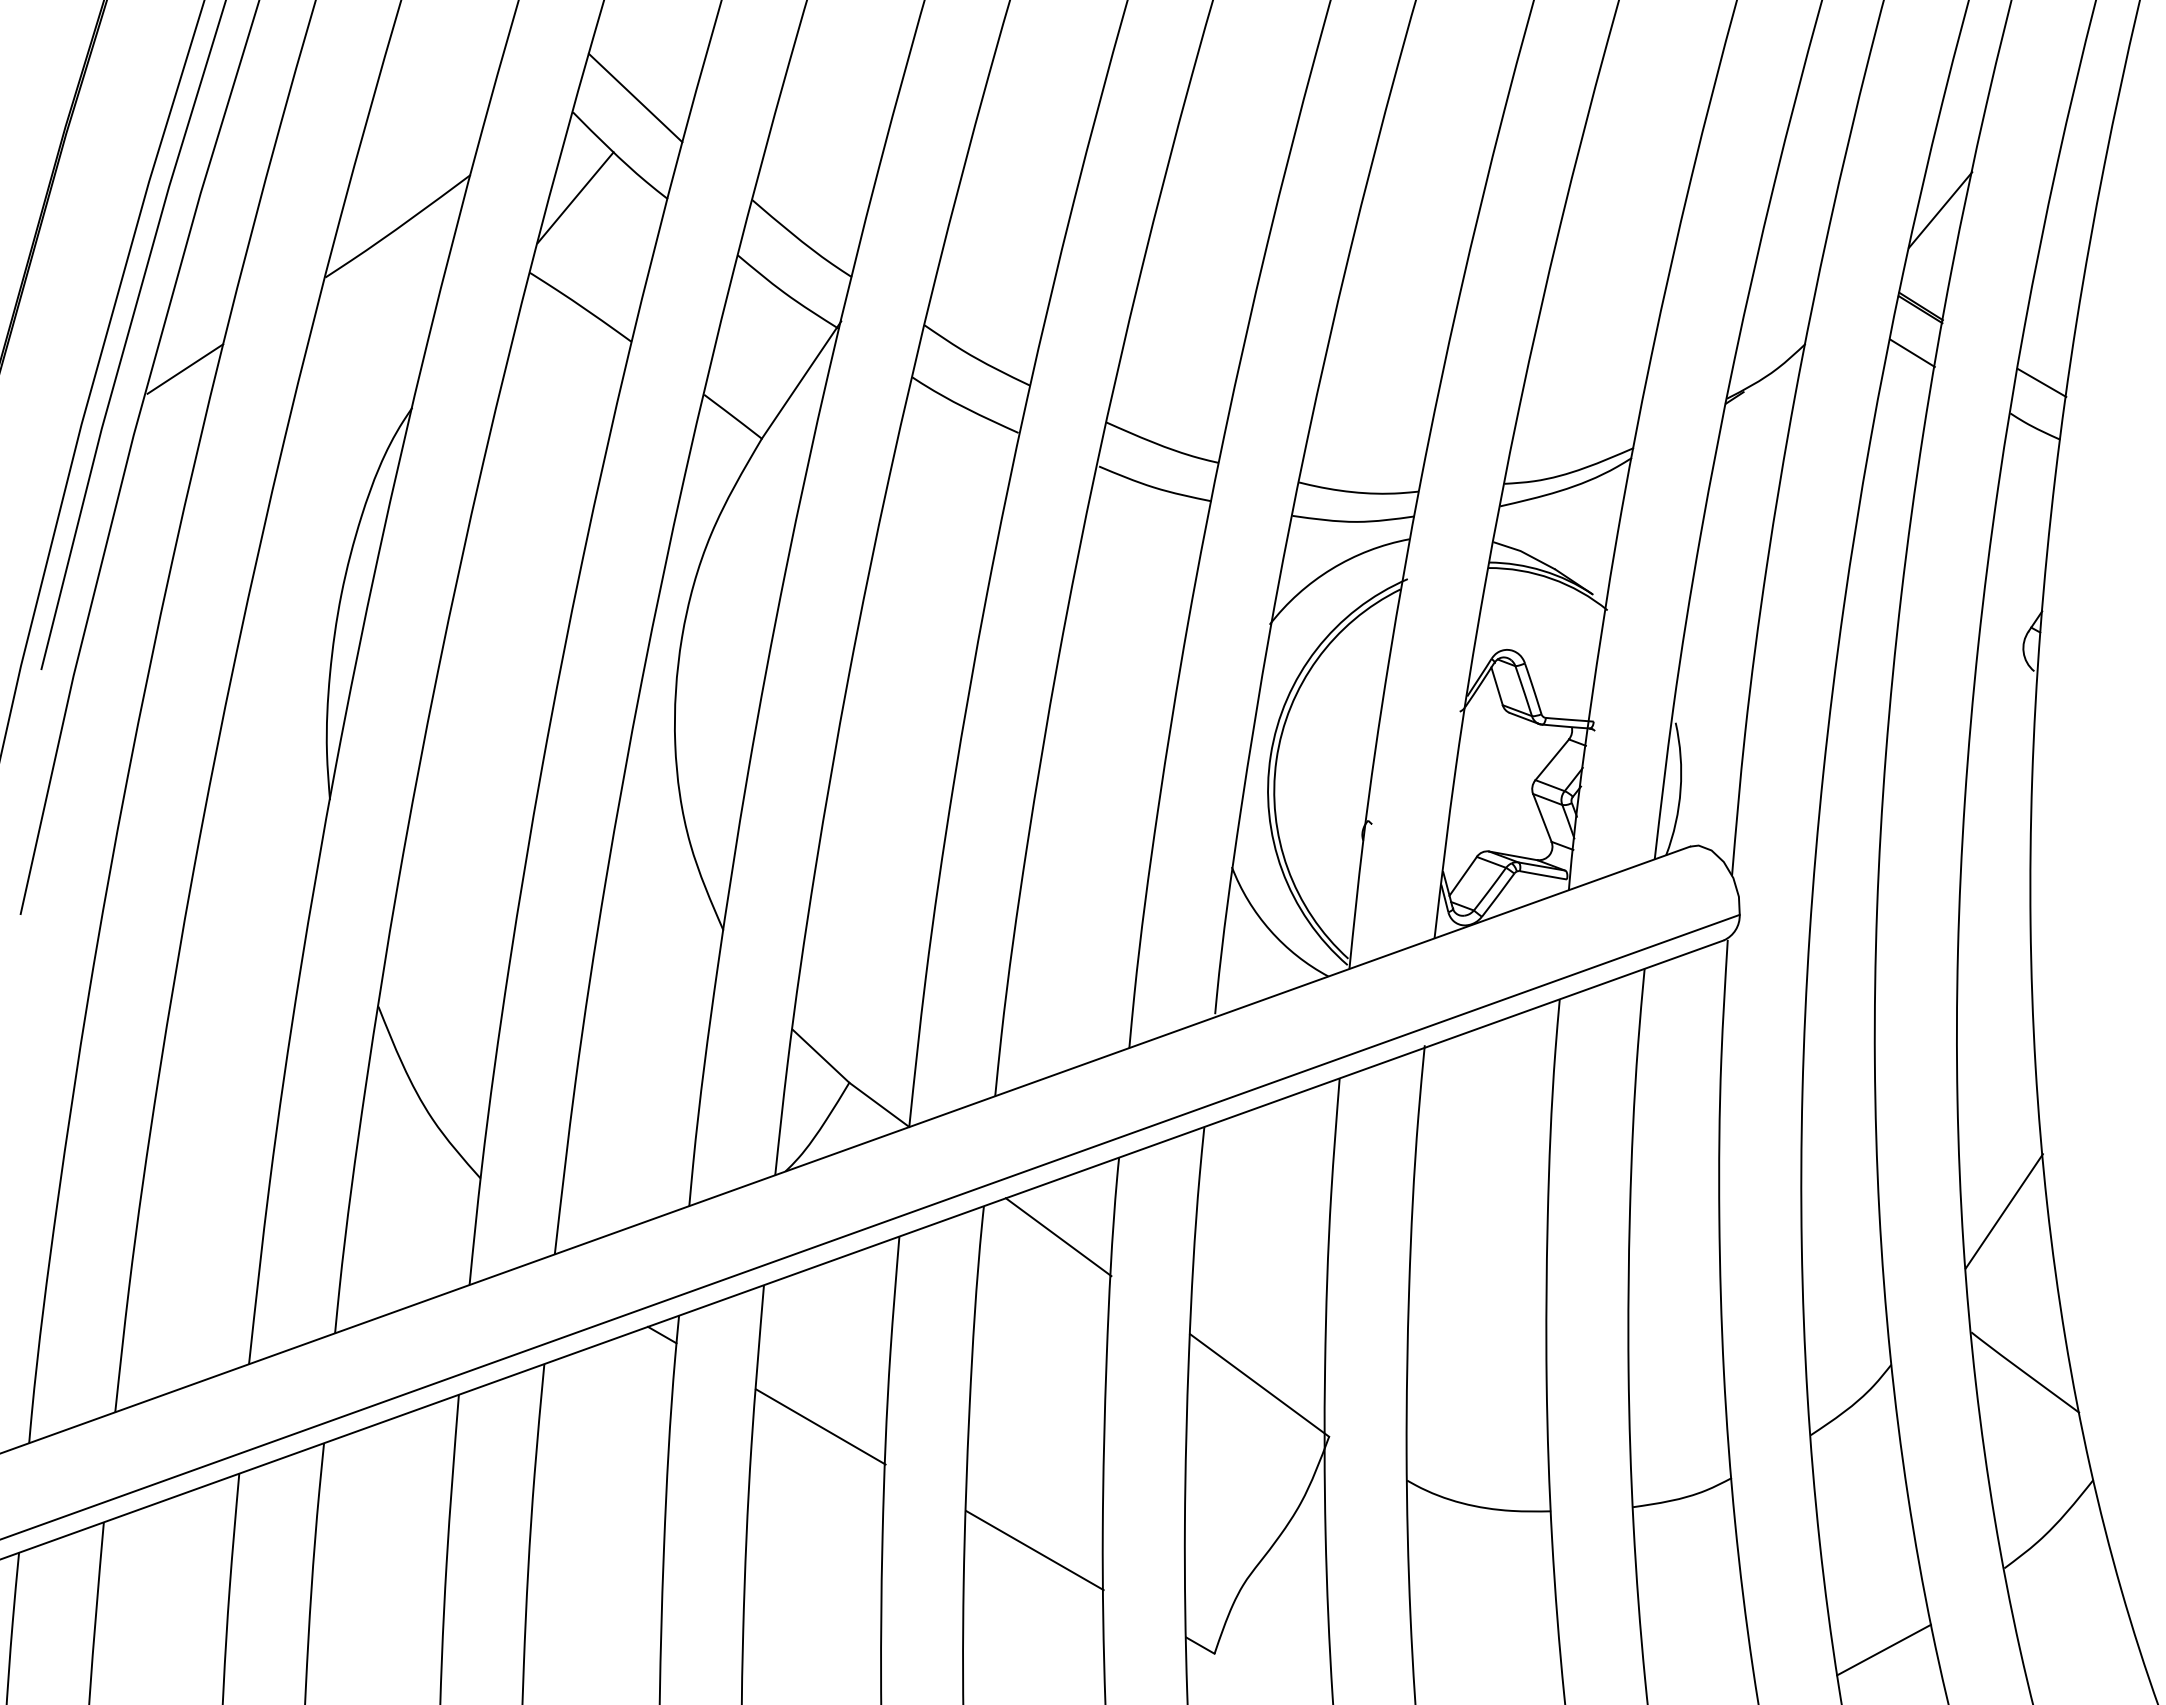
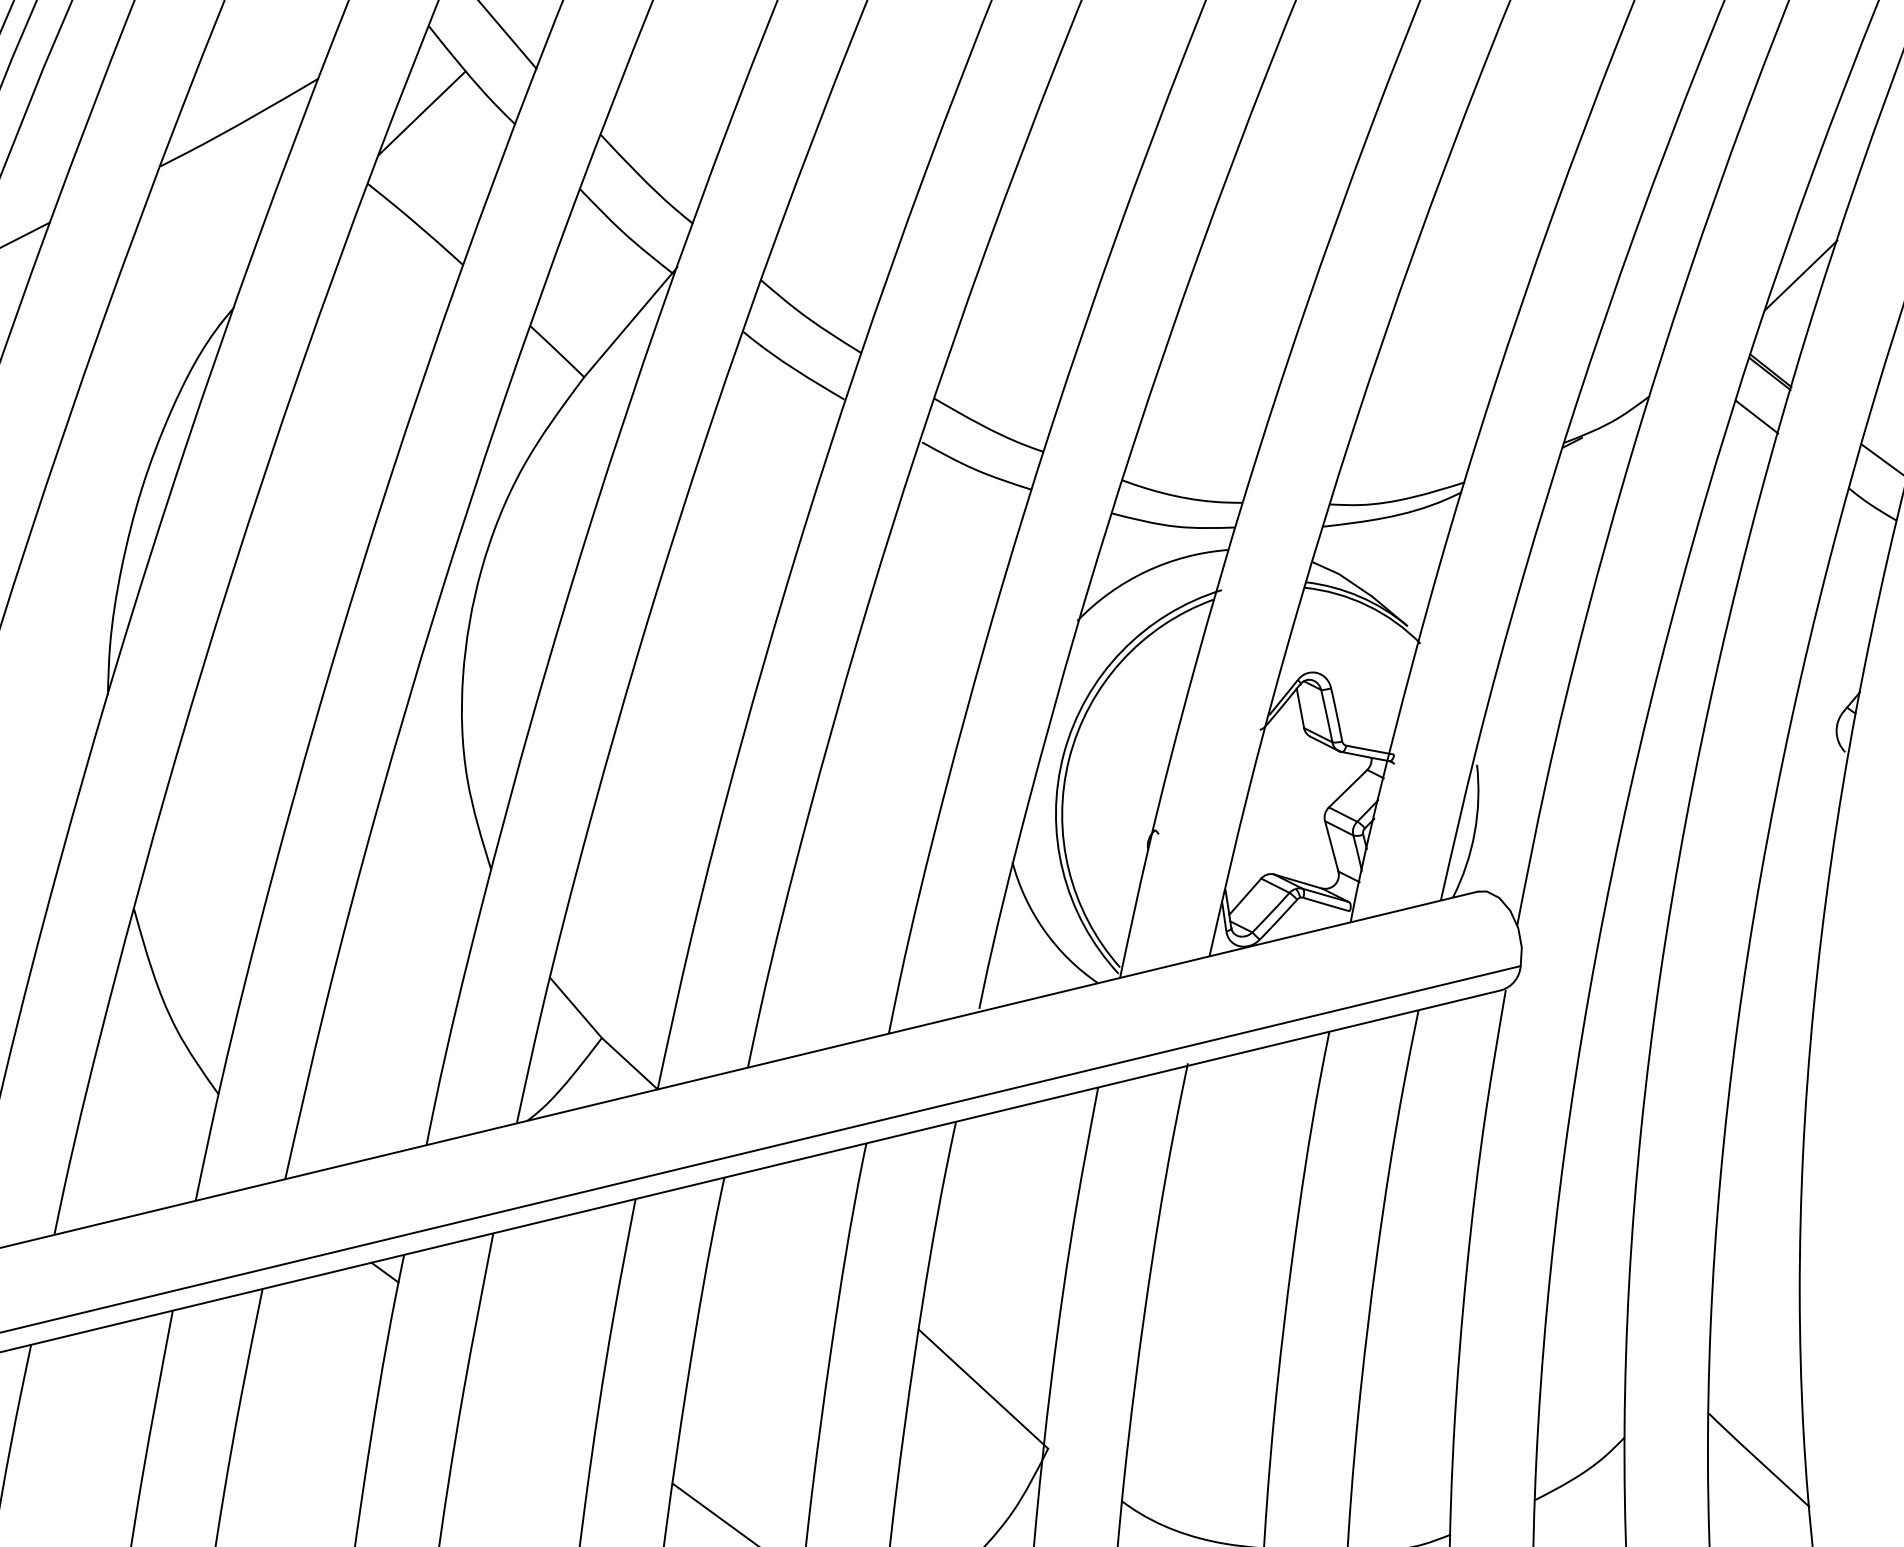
line: (2003, 1211) -> (1754, 1294), removed
line: (1058, 1237) -> (796, 1217), removed
line: (820, 1426) -> (534, 1382), removed

